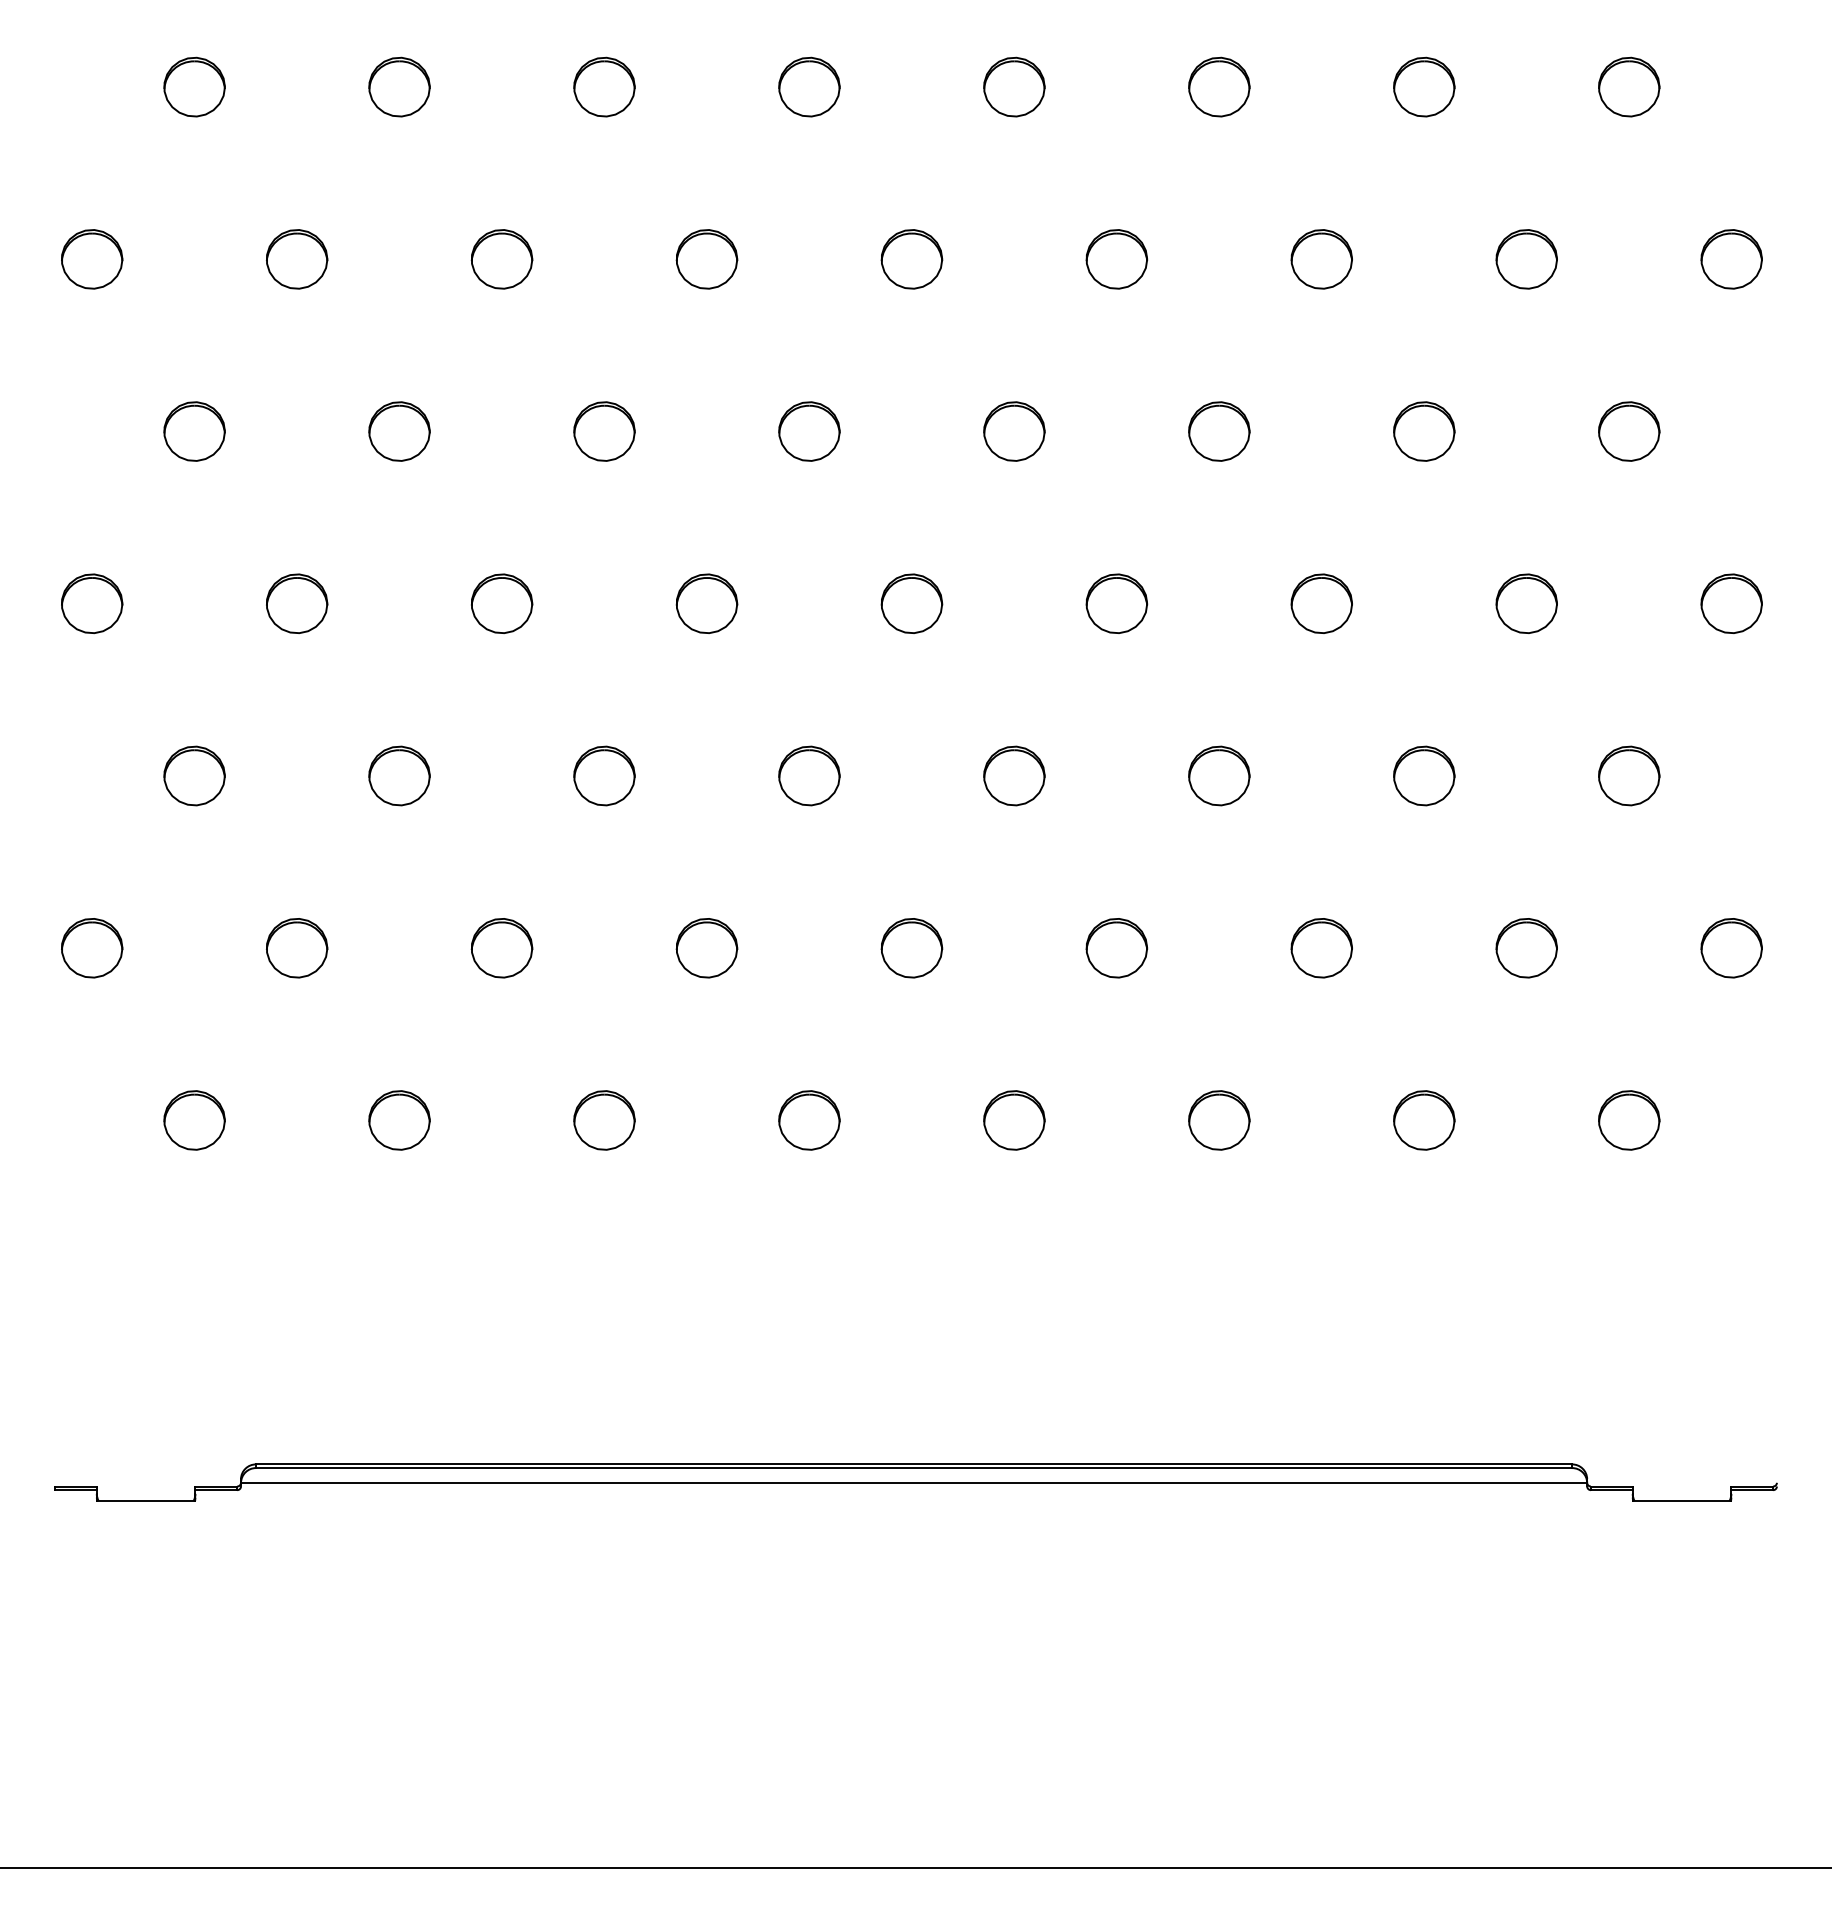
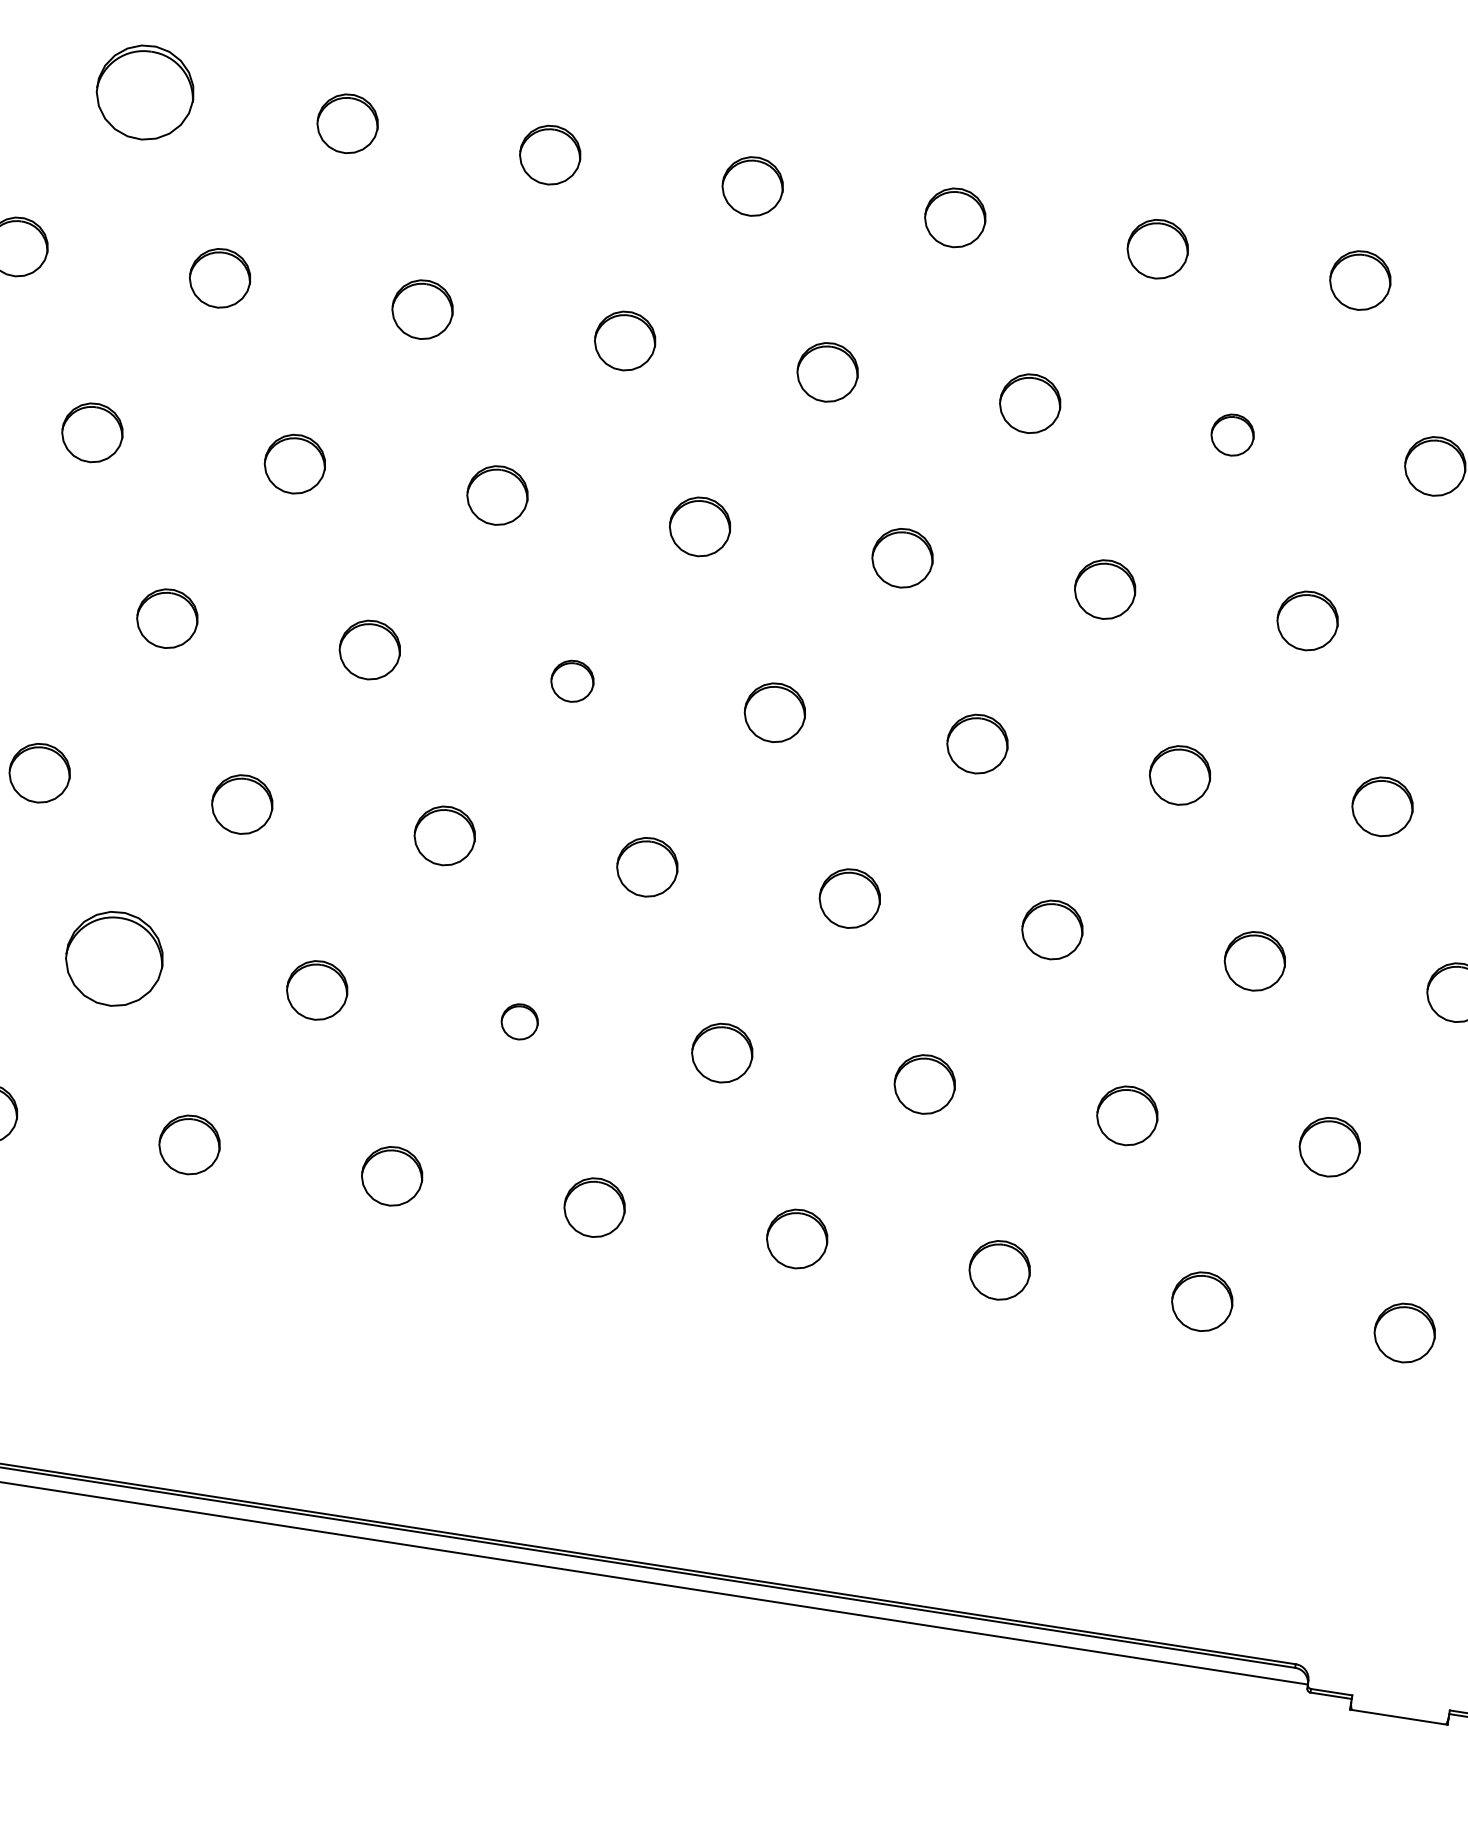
part: (194, 86) -> (145, 91), size x1.6
part: (1321, 259) -> (1232, 435), size x0.7
part: (706, 603) -> (572, 681), size x0.7
part: (297, 948) -> (115, 959), size x1.6
part: (706, 948) -> (519, 1021), size x0.6

